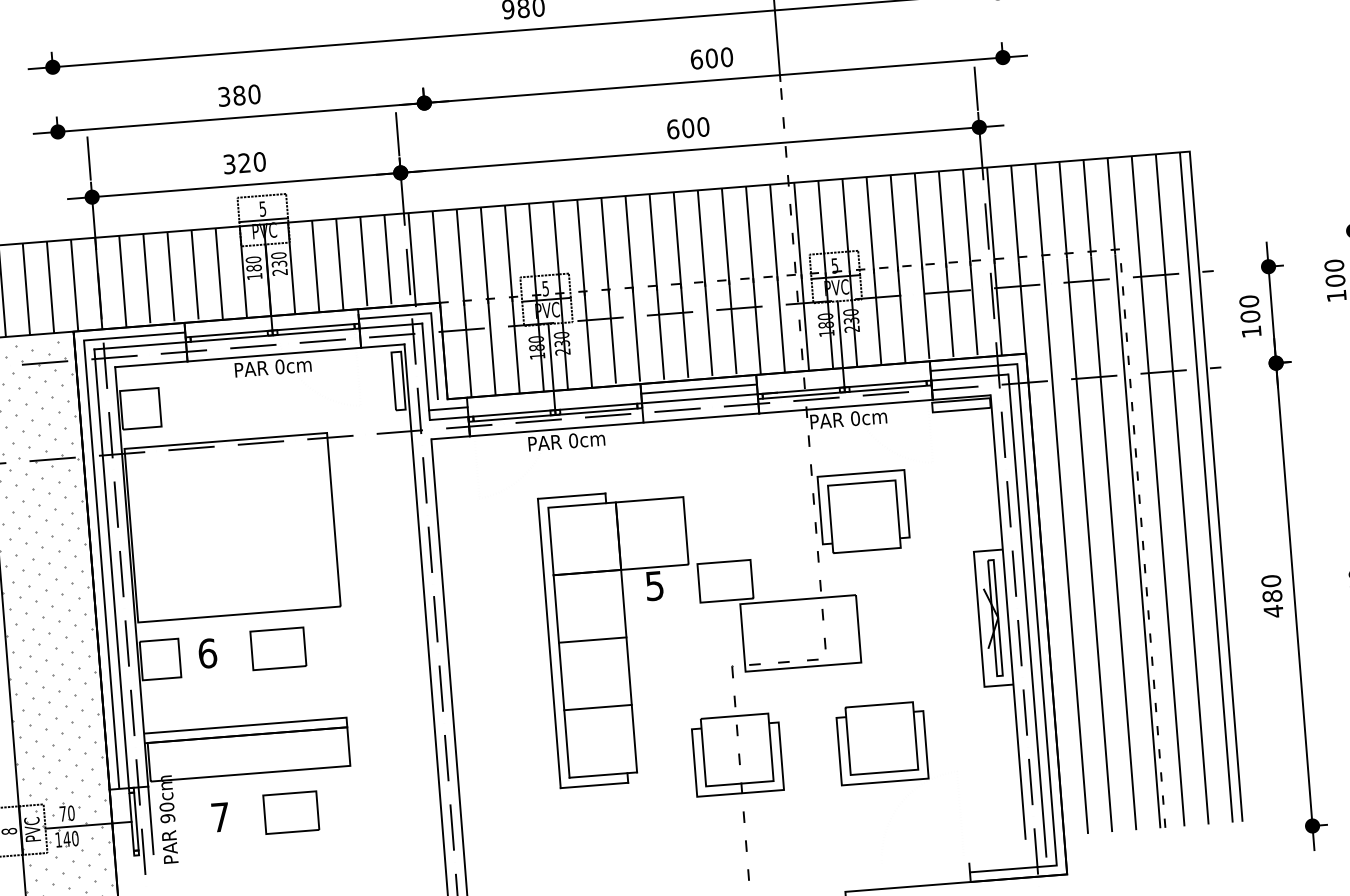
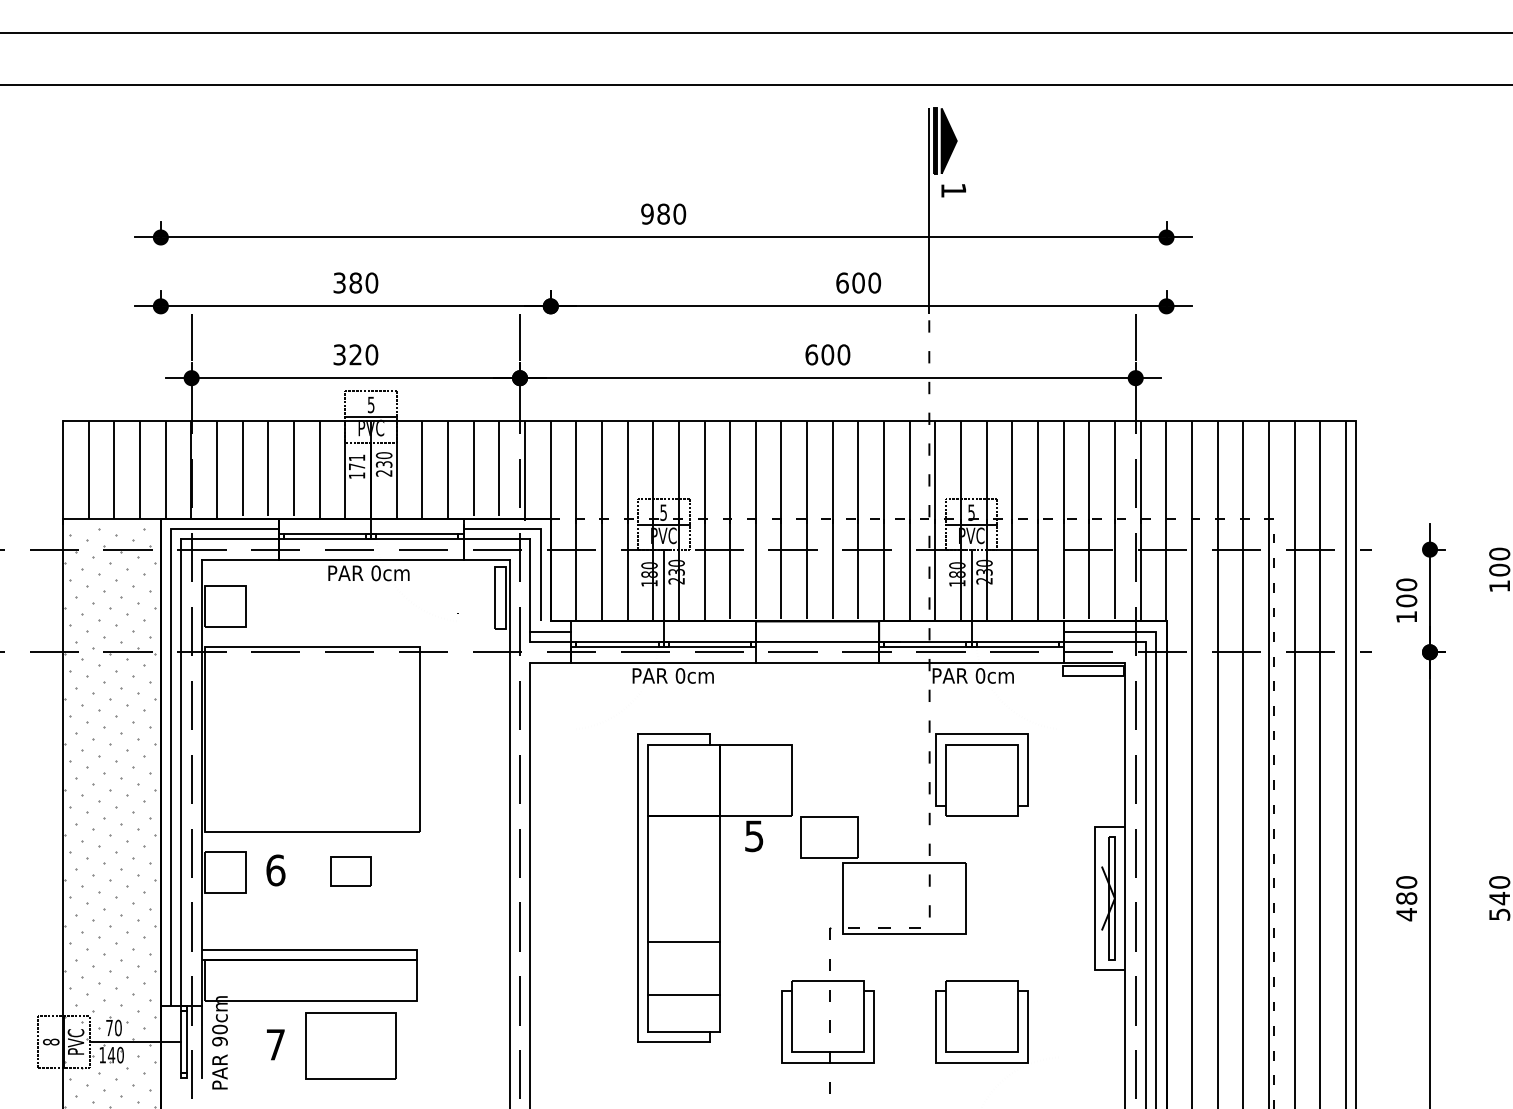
text: (253, 264) -> (356, 462), 180 -> 171
line: (699, 388) -> (817, 631), removed
line: (593, 640) -> (684, 942), moved
part: (277, 648) -> (350, 871), size x0.7
line: (598, 707) -> (684, 995), moved
part: (290, 812) -> (350, 1045), size x1.6

